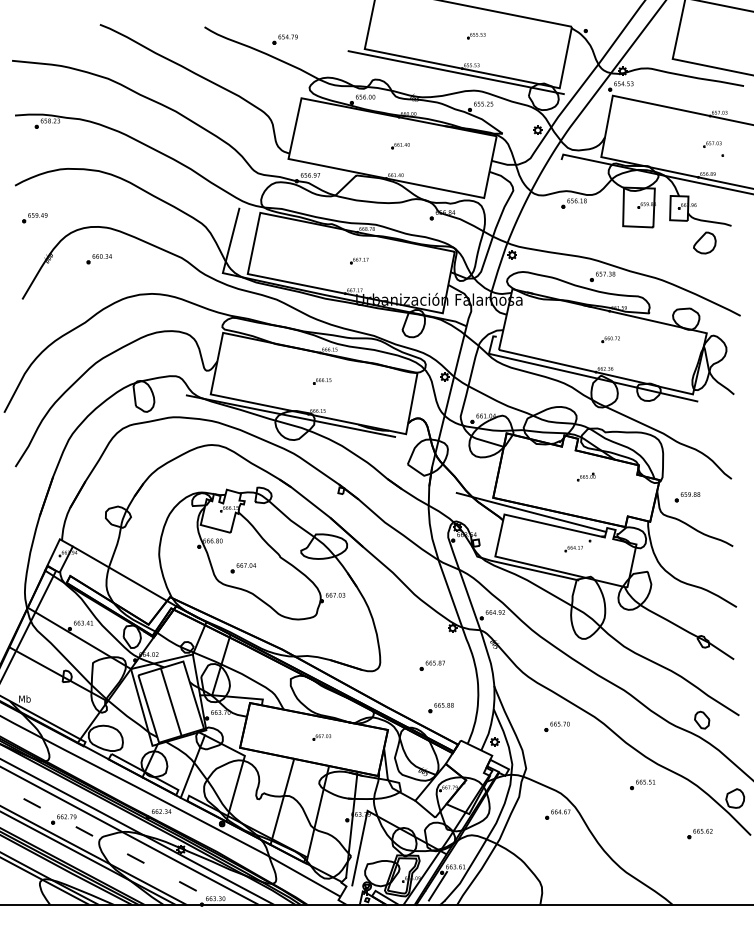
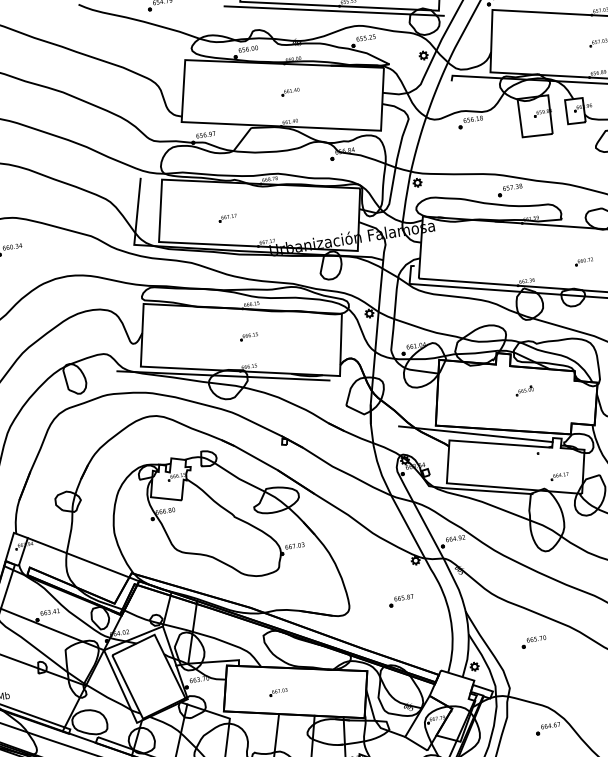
part: (359, 260) -> (227, 217), moved
part: (610, 339) -> (583, 261), moved
part: (573, 549) -> (559, 476), moved
part: (243, 568) -> (199, 533), removed
line: (170, 701) -> (148, 676), removed
part: (440, 708) -> (415, 641), removed
part: (321, 737) -> (278, 692), moved

